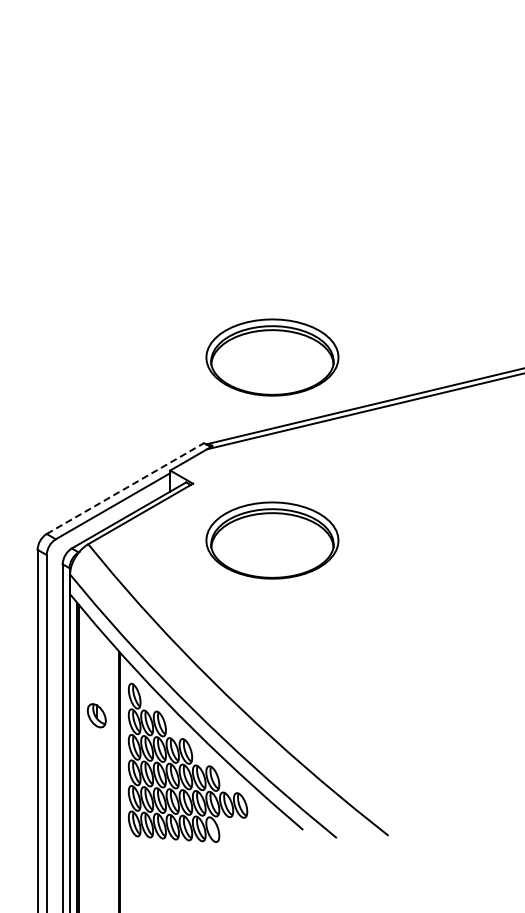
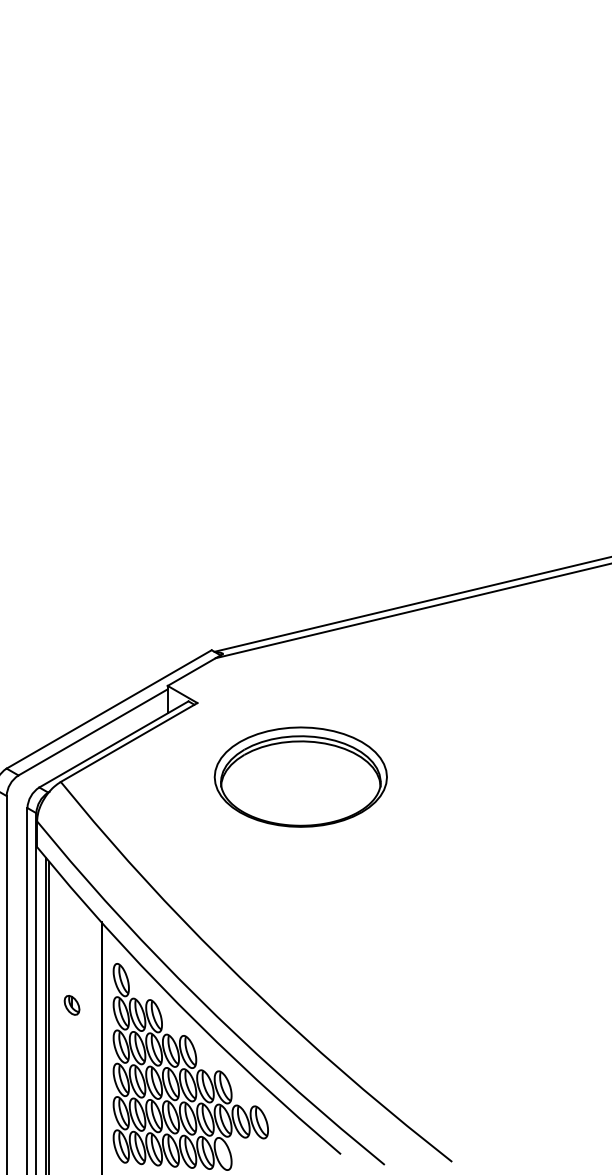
part: (272, 357) -> (300, 538), removed
line: (125, 488) -> (109, 709), dashed -> solid
part: (96, 715) -> (71, 1005), size x0.62

